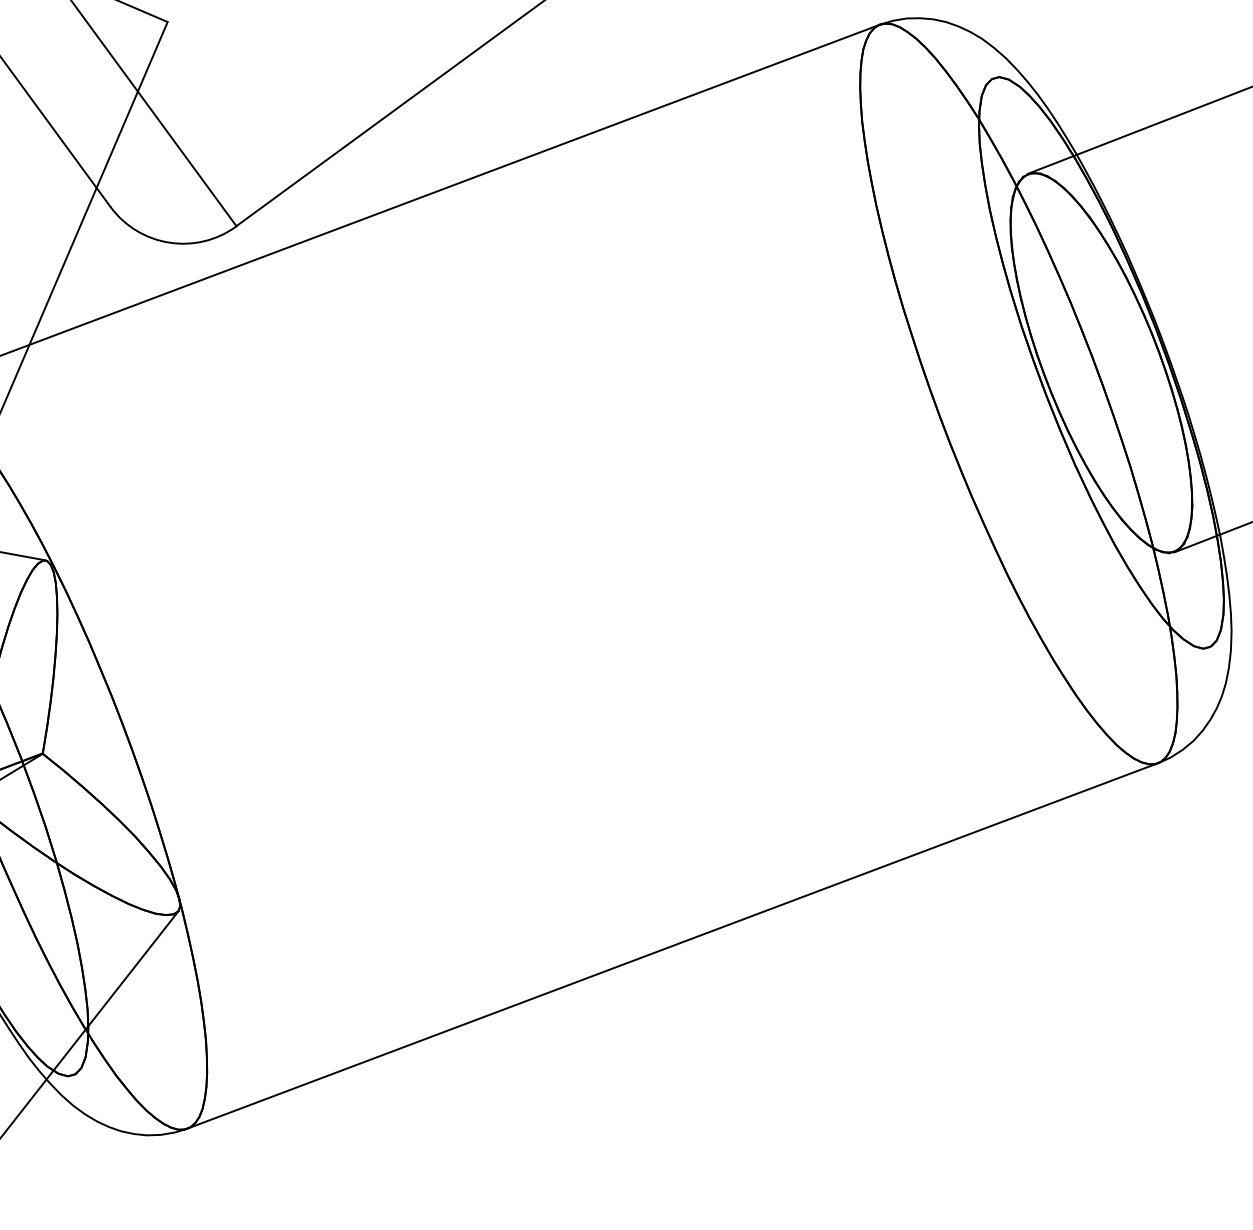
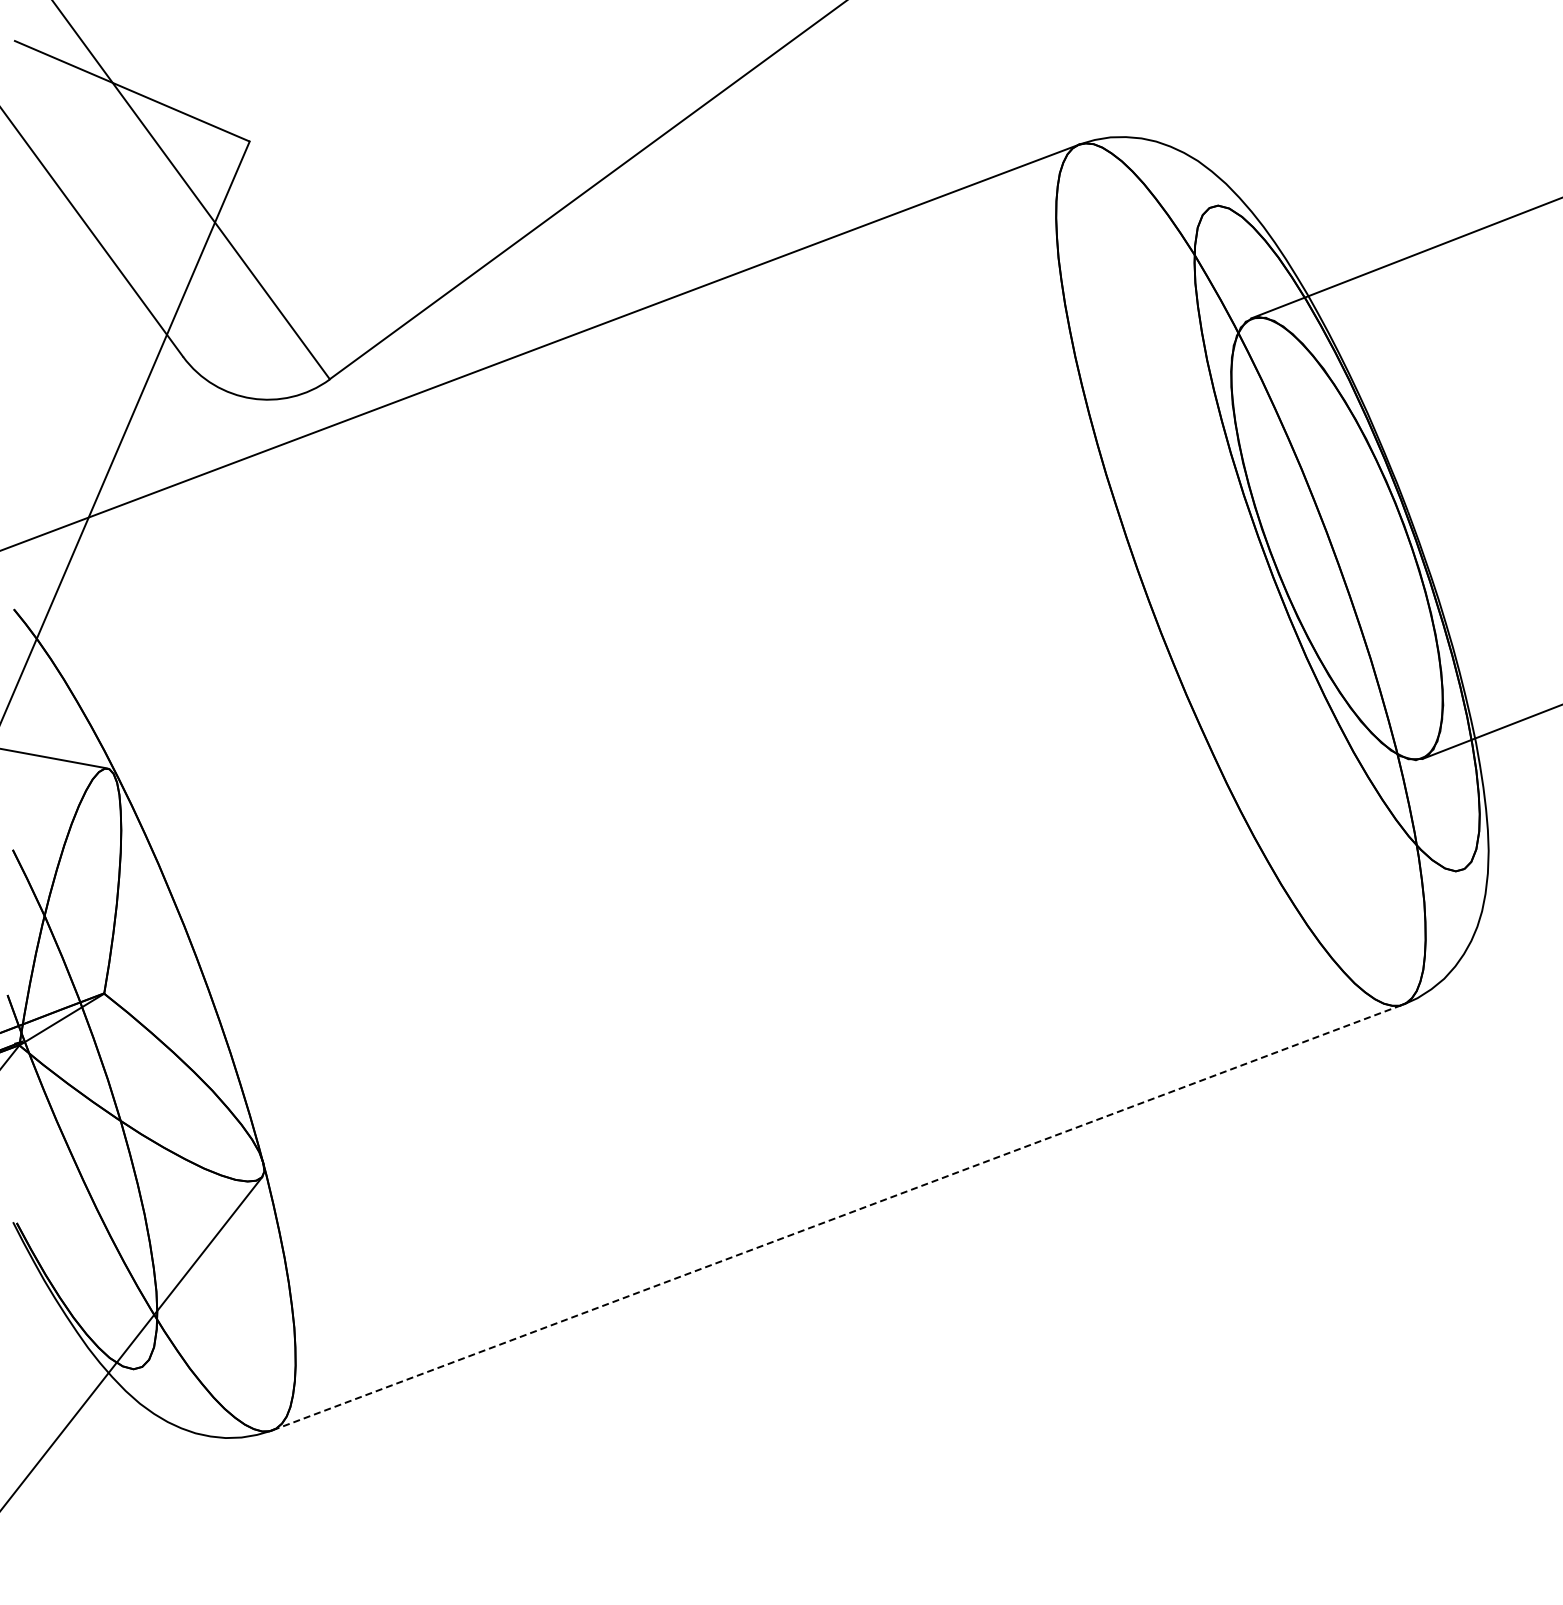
line: (672, 945) -> (837, 1217), solid -> dashed

